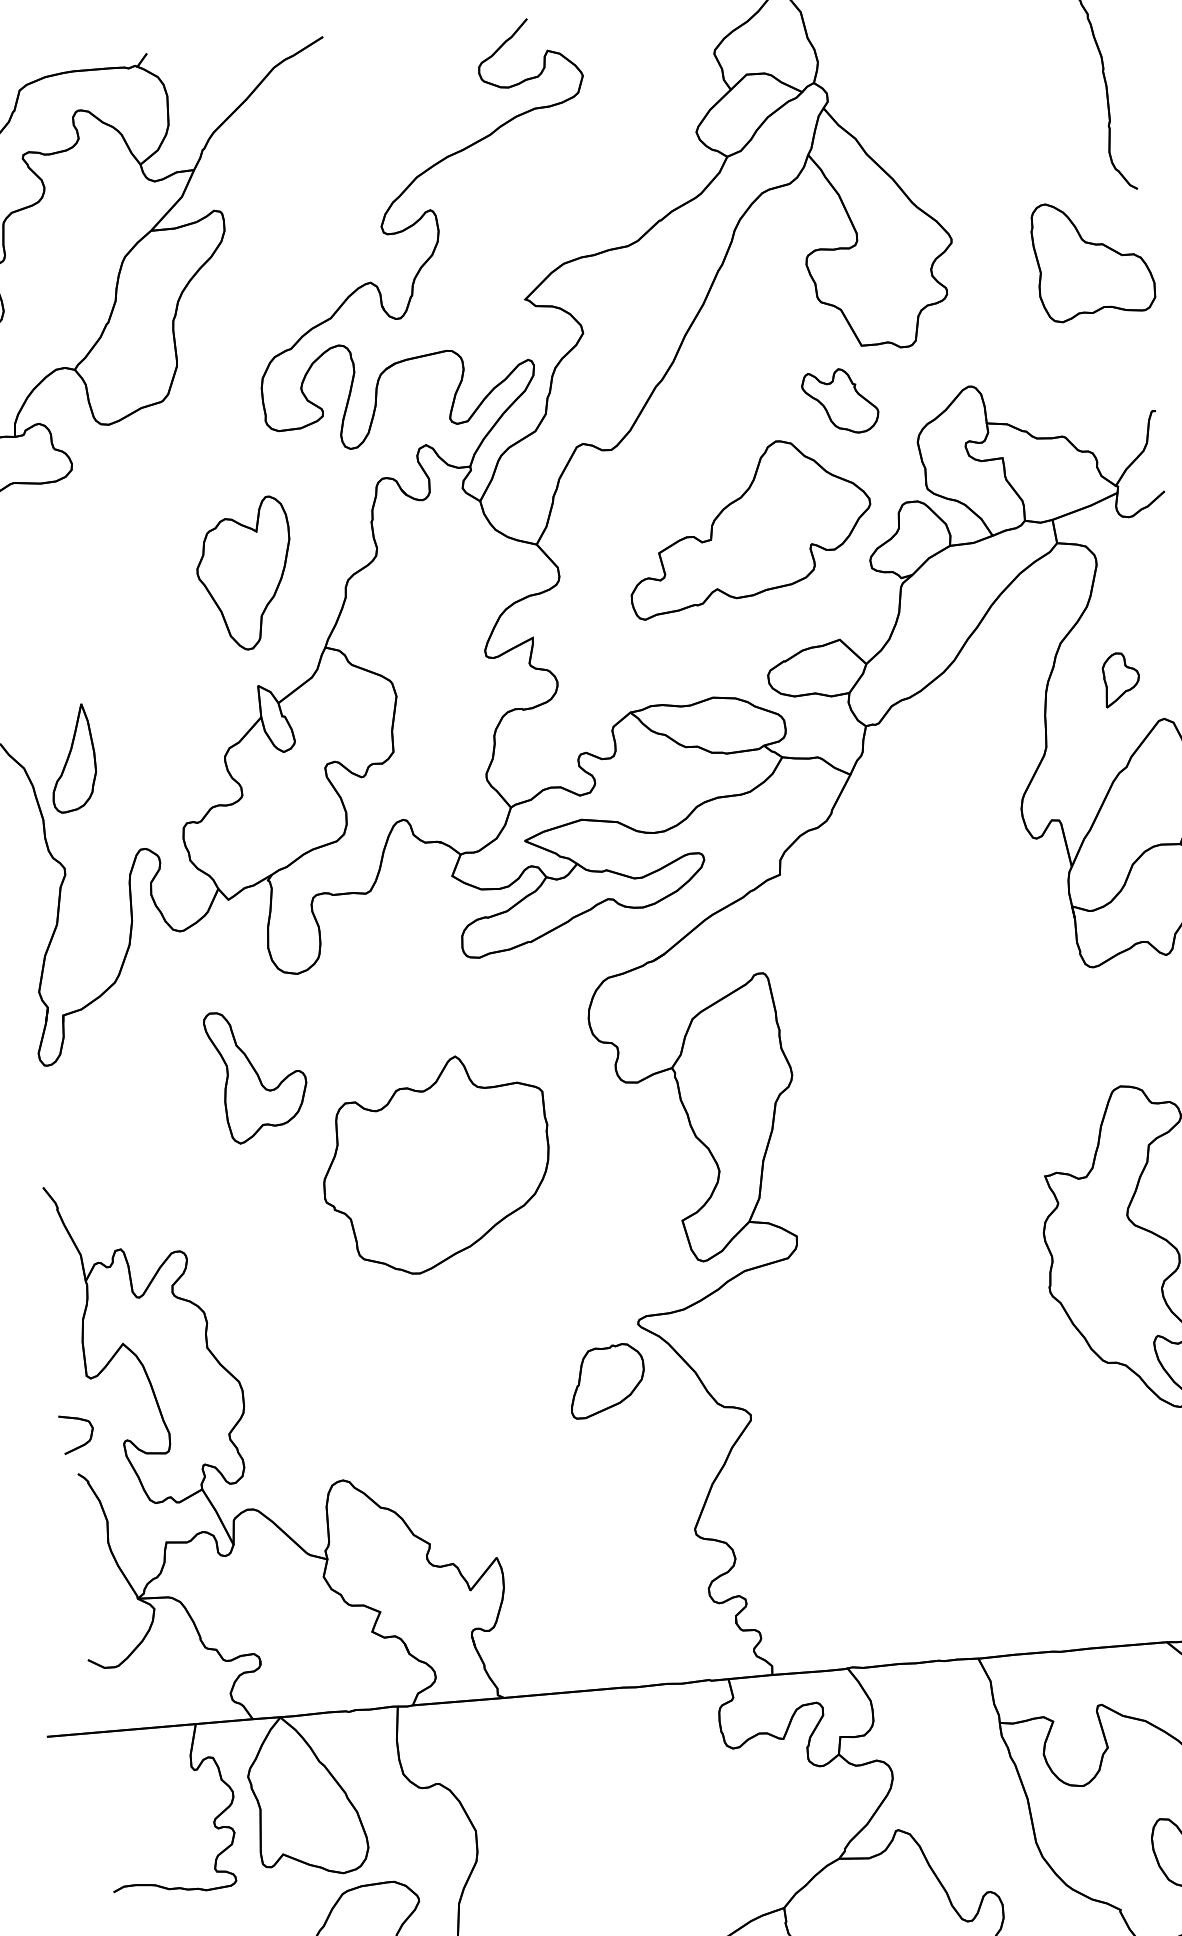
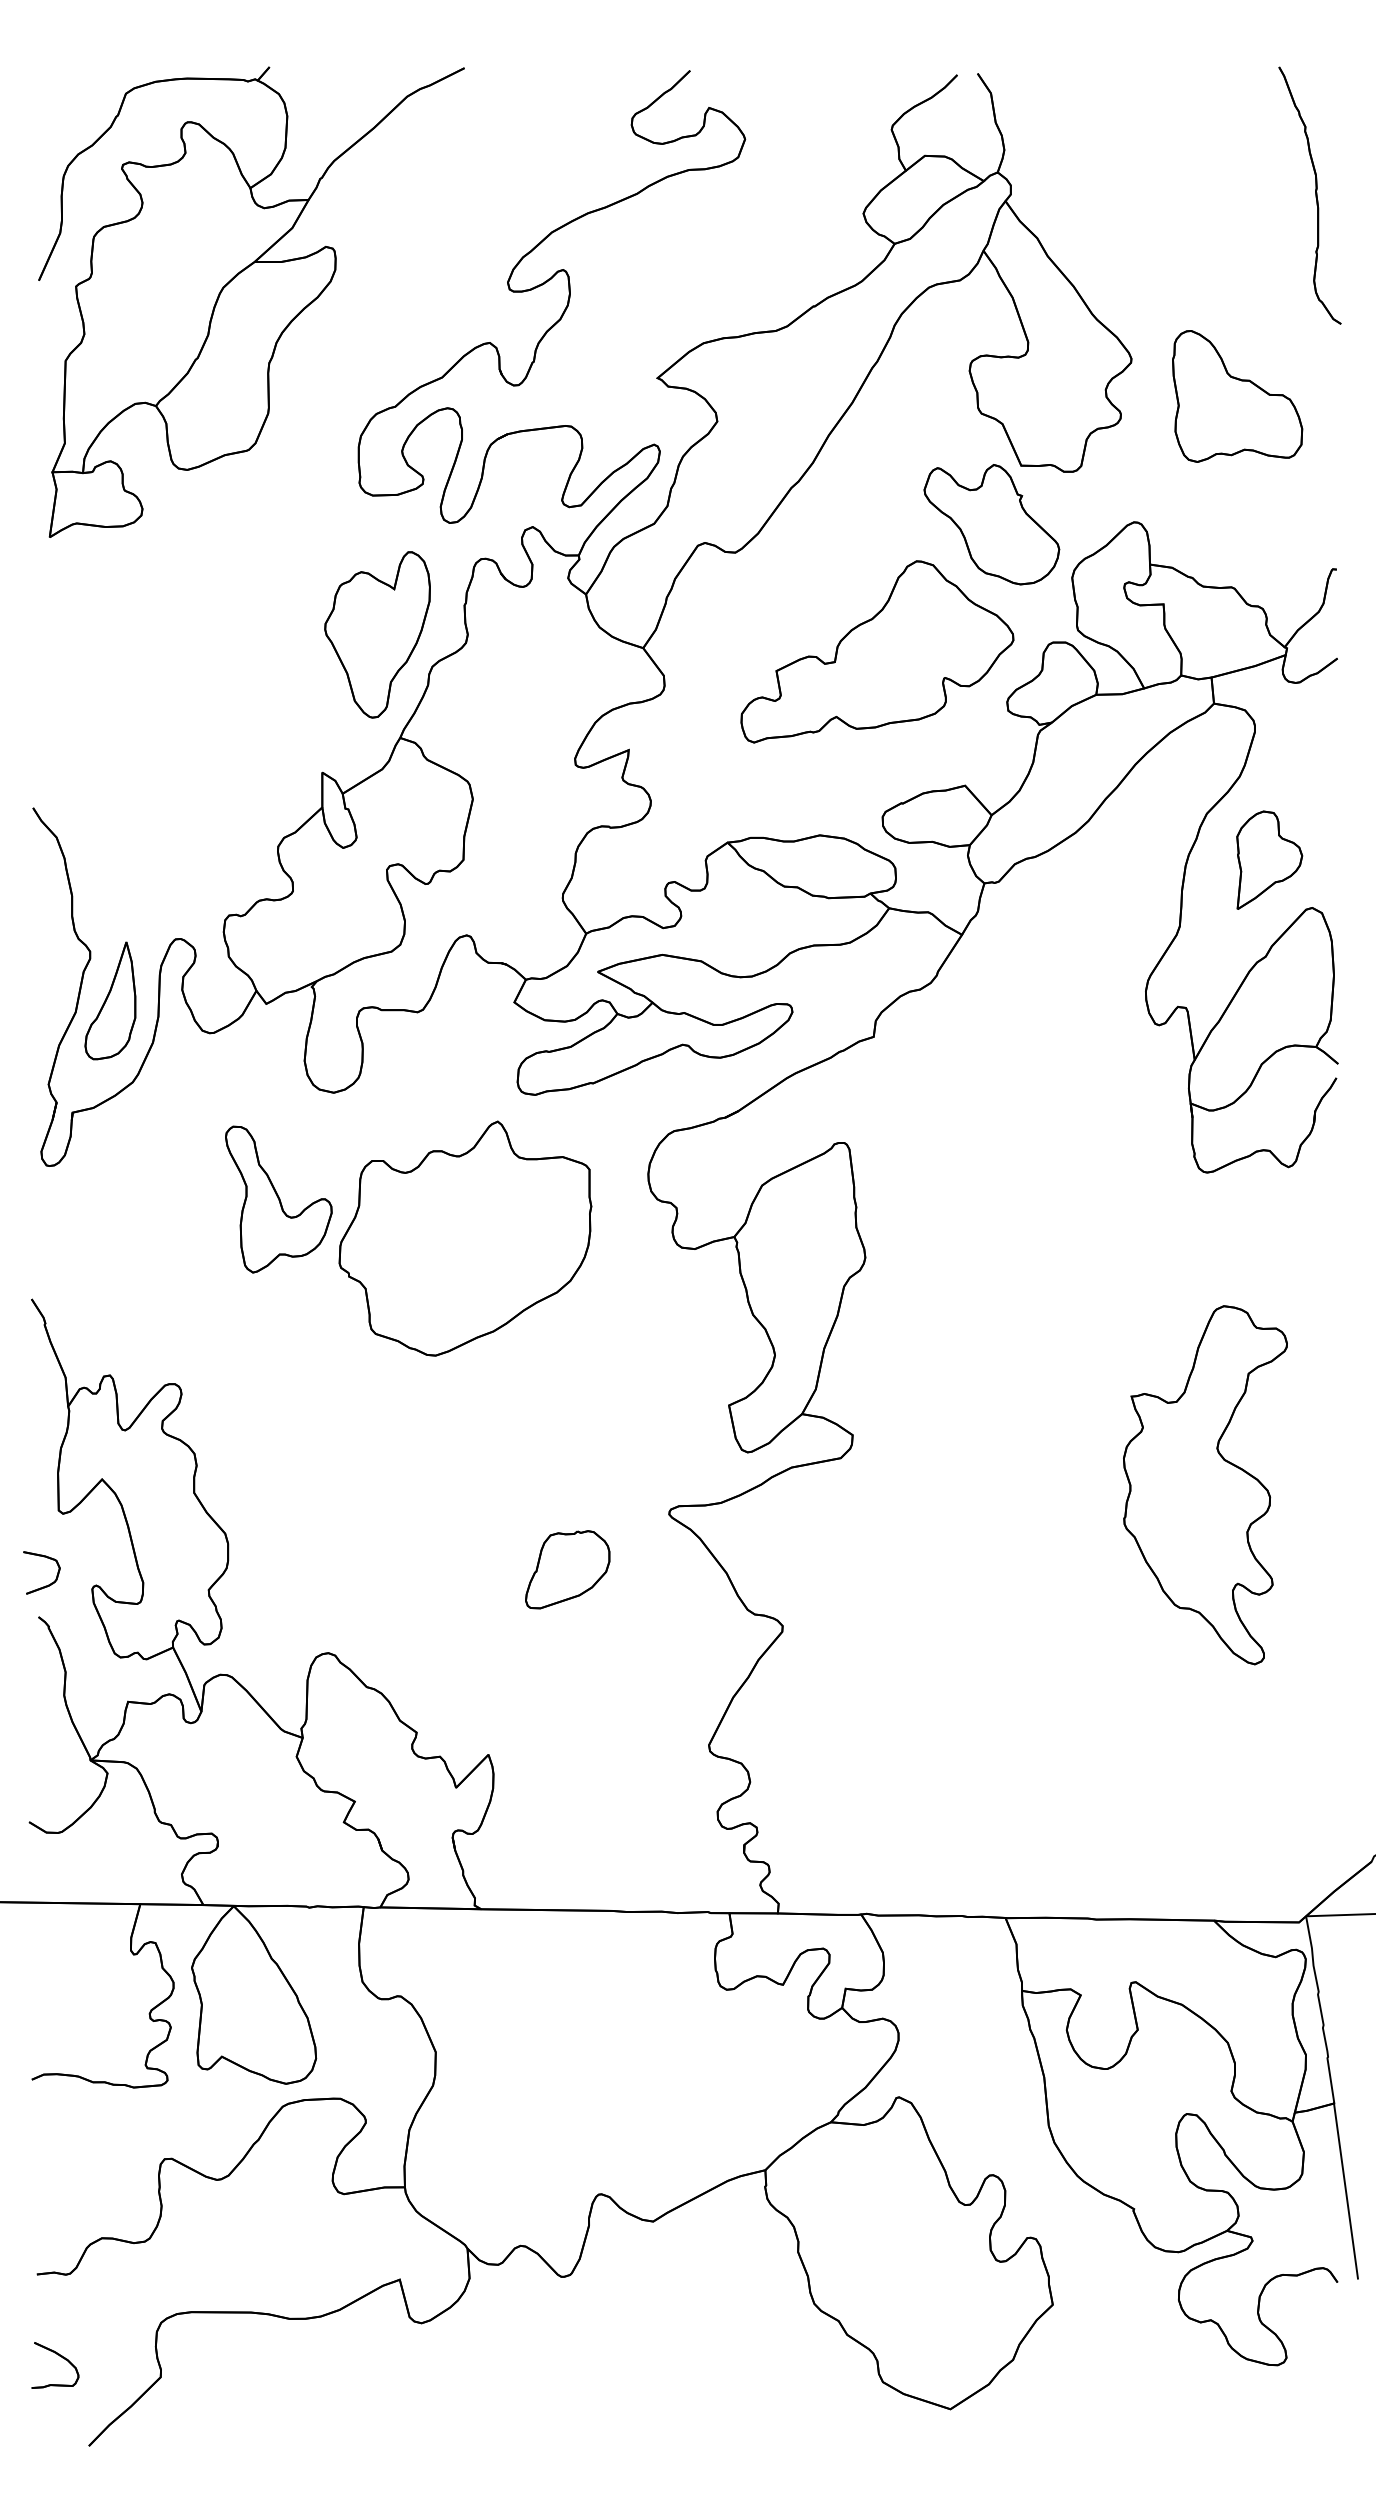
part: (1093, 259) -> (1237, 396), moved
part: (840, 401) -> (991, 524), size x1.67
part: (245, 573) -> (377, 634), moved
part: (1121, 678) -> (1269, 859), size x1.67
part: (72, 758) -> (110, 1000), moved
part: (436, 1165) -> (465, 1238), moved
part: (606, 1380) -> (567, 1569), moved

